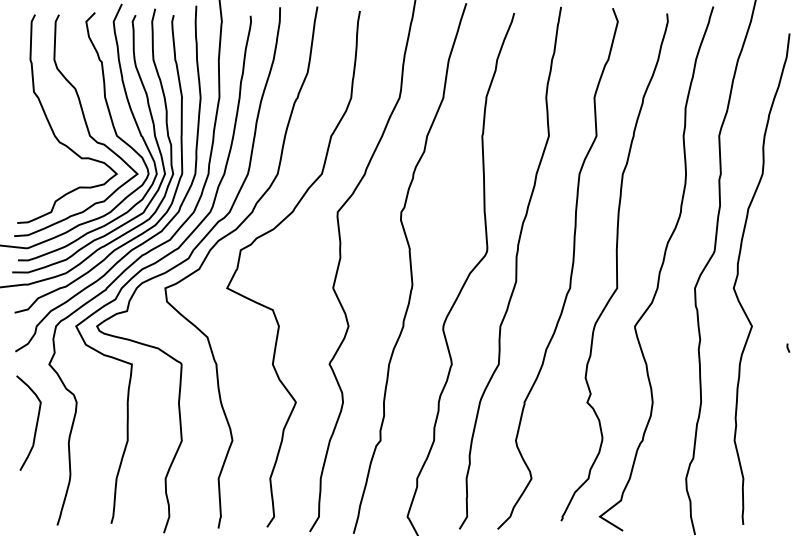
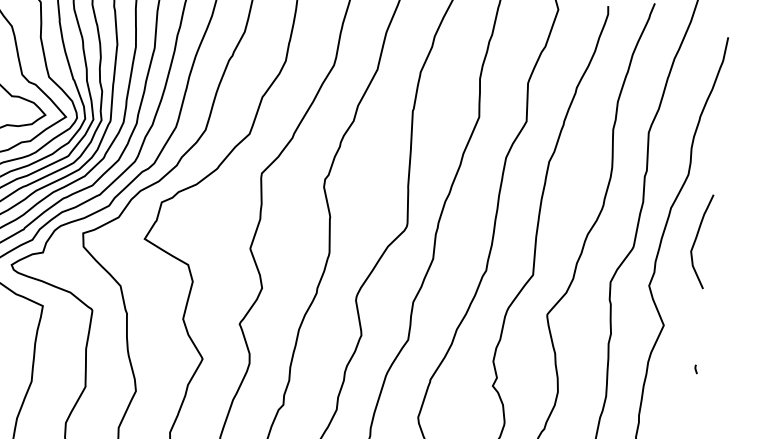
curve: (776, 238) -> (696, 240), added
line: (788, 347) -> (696, 368), moved

